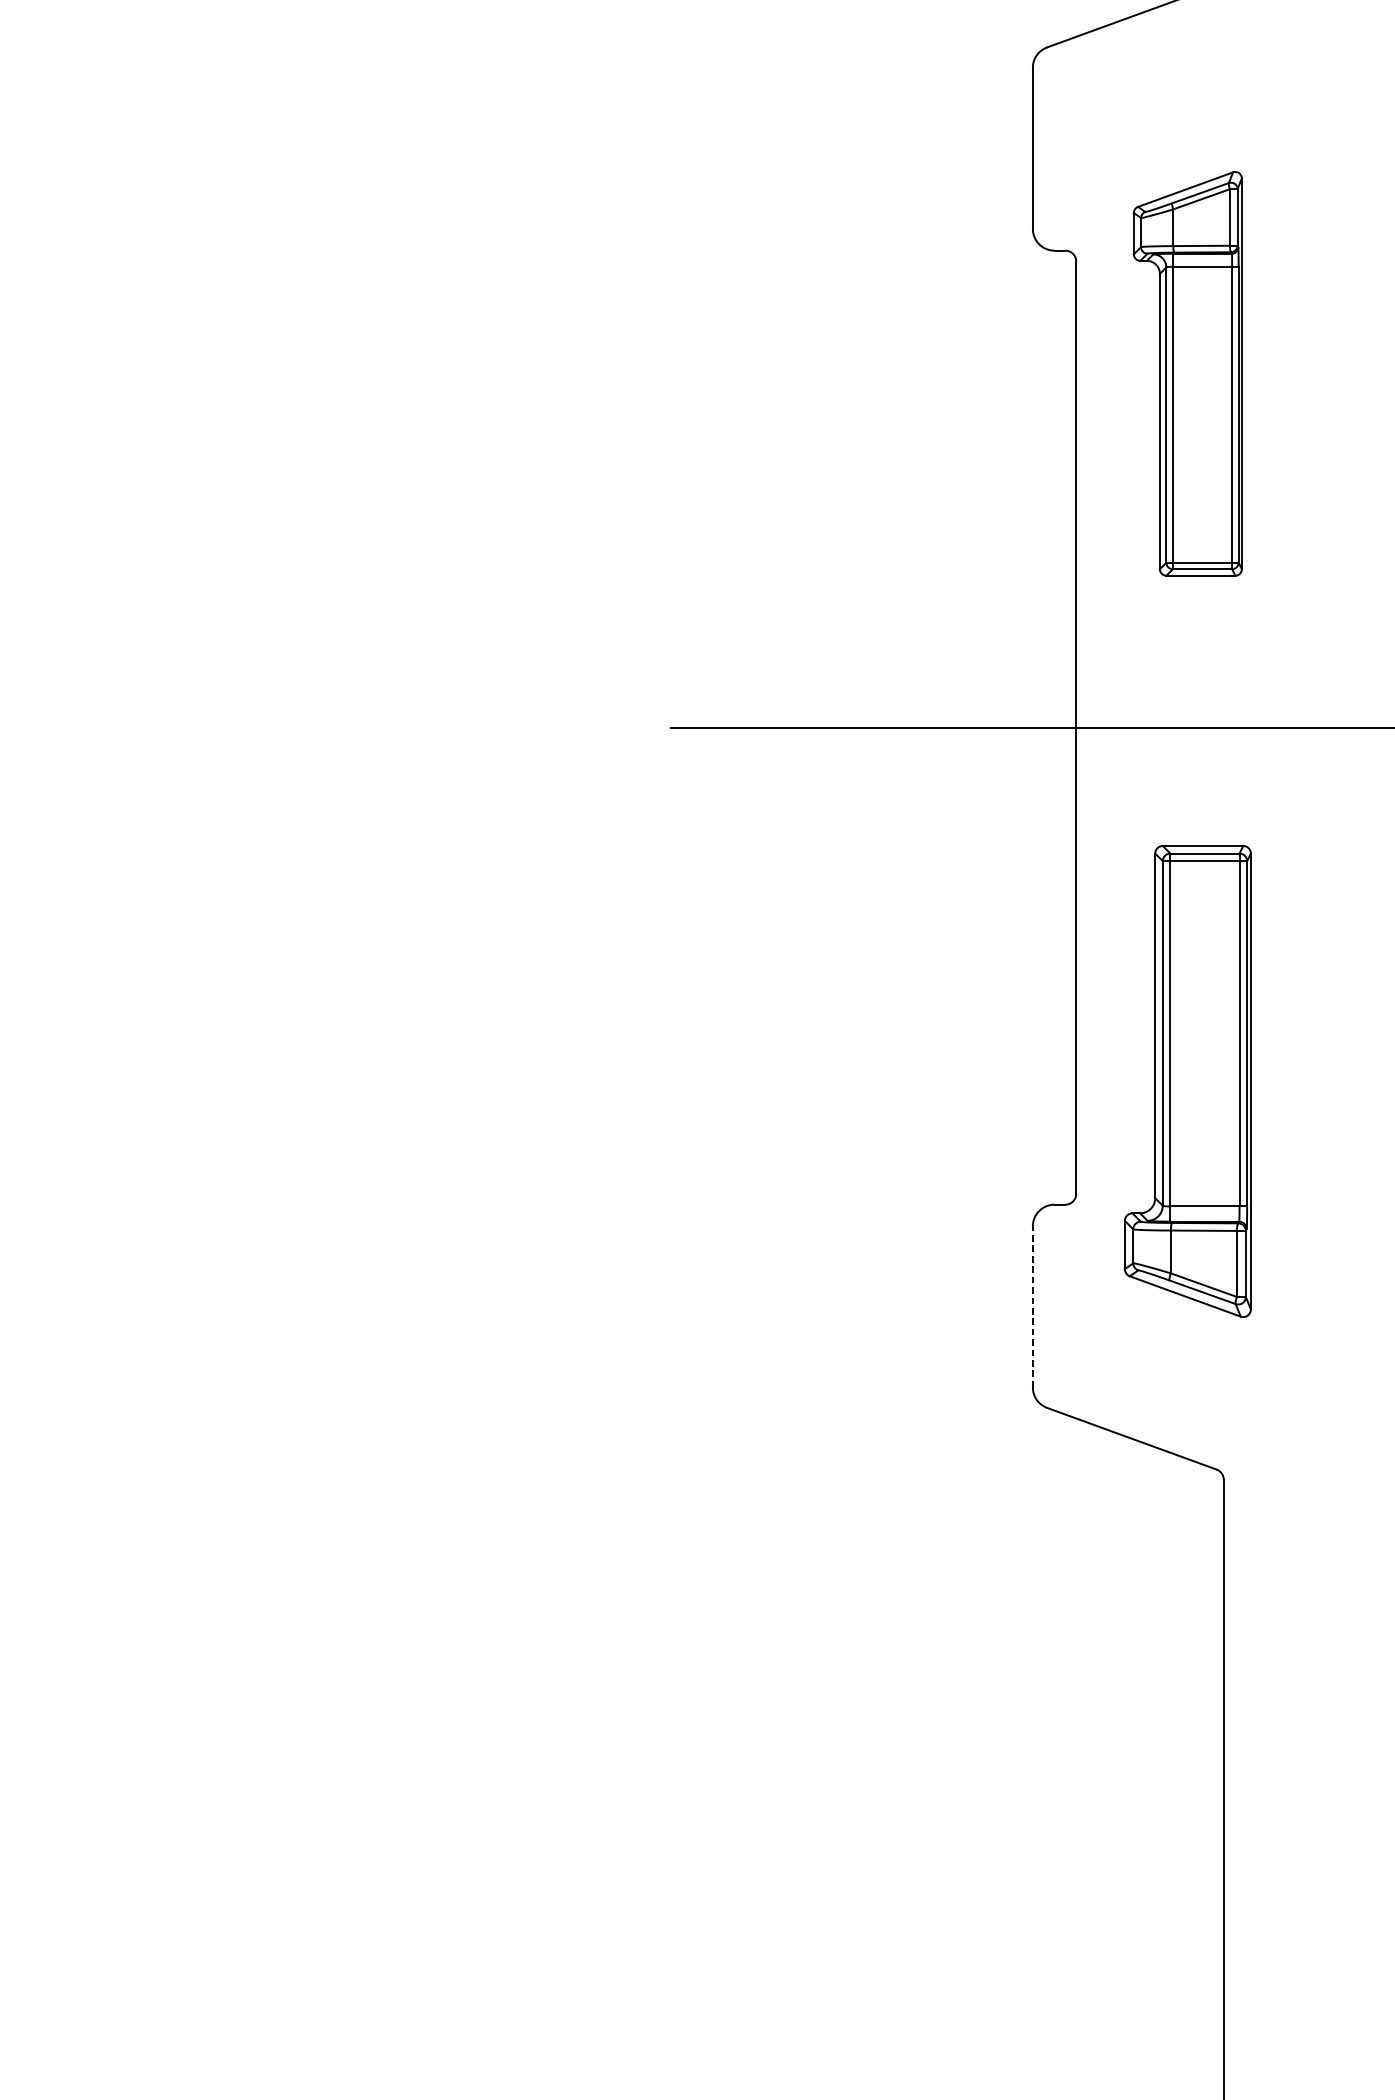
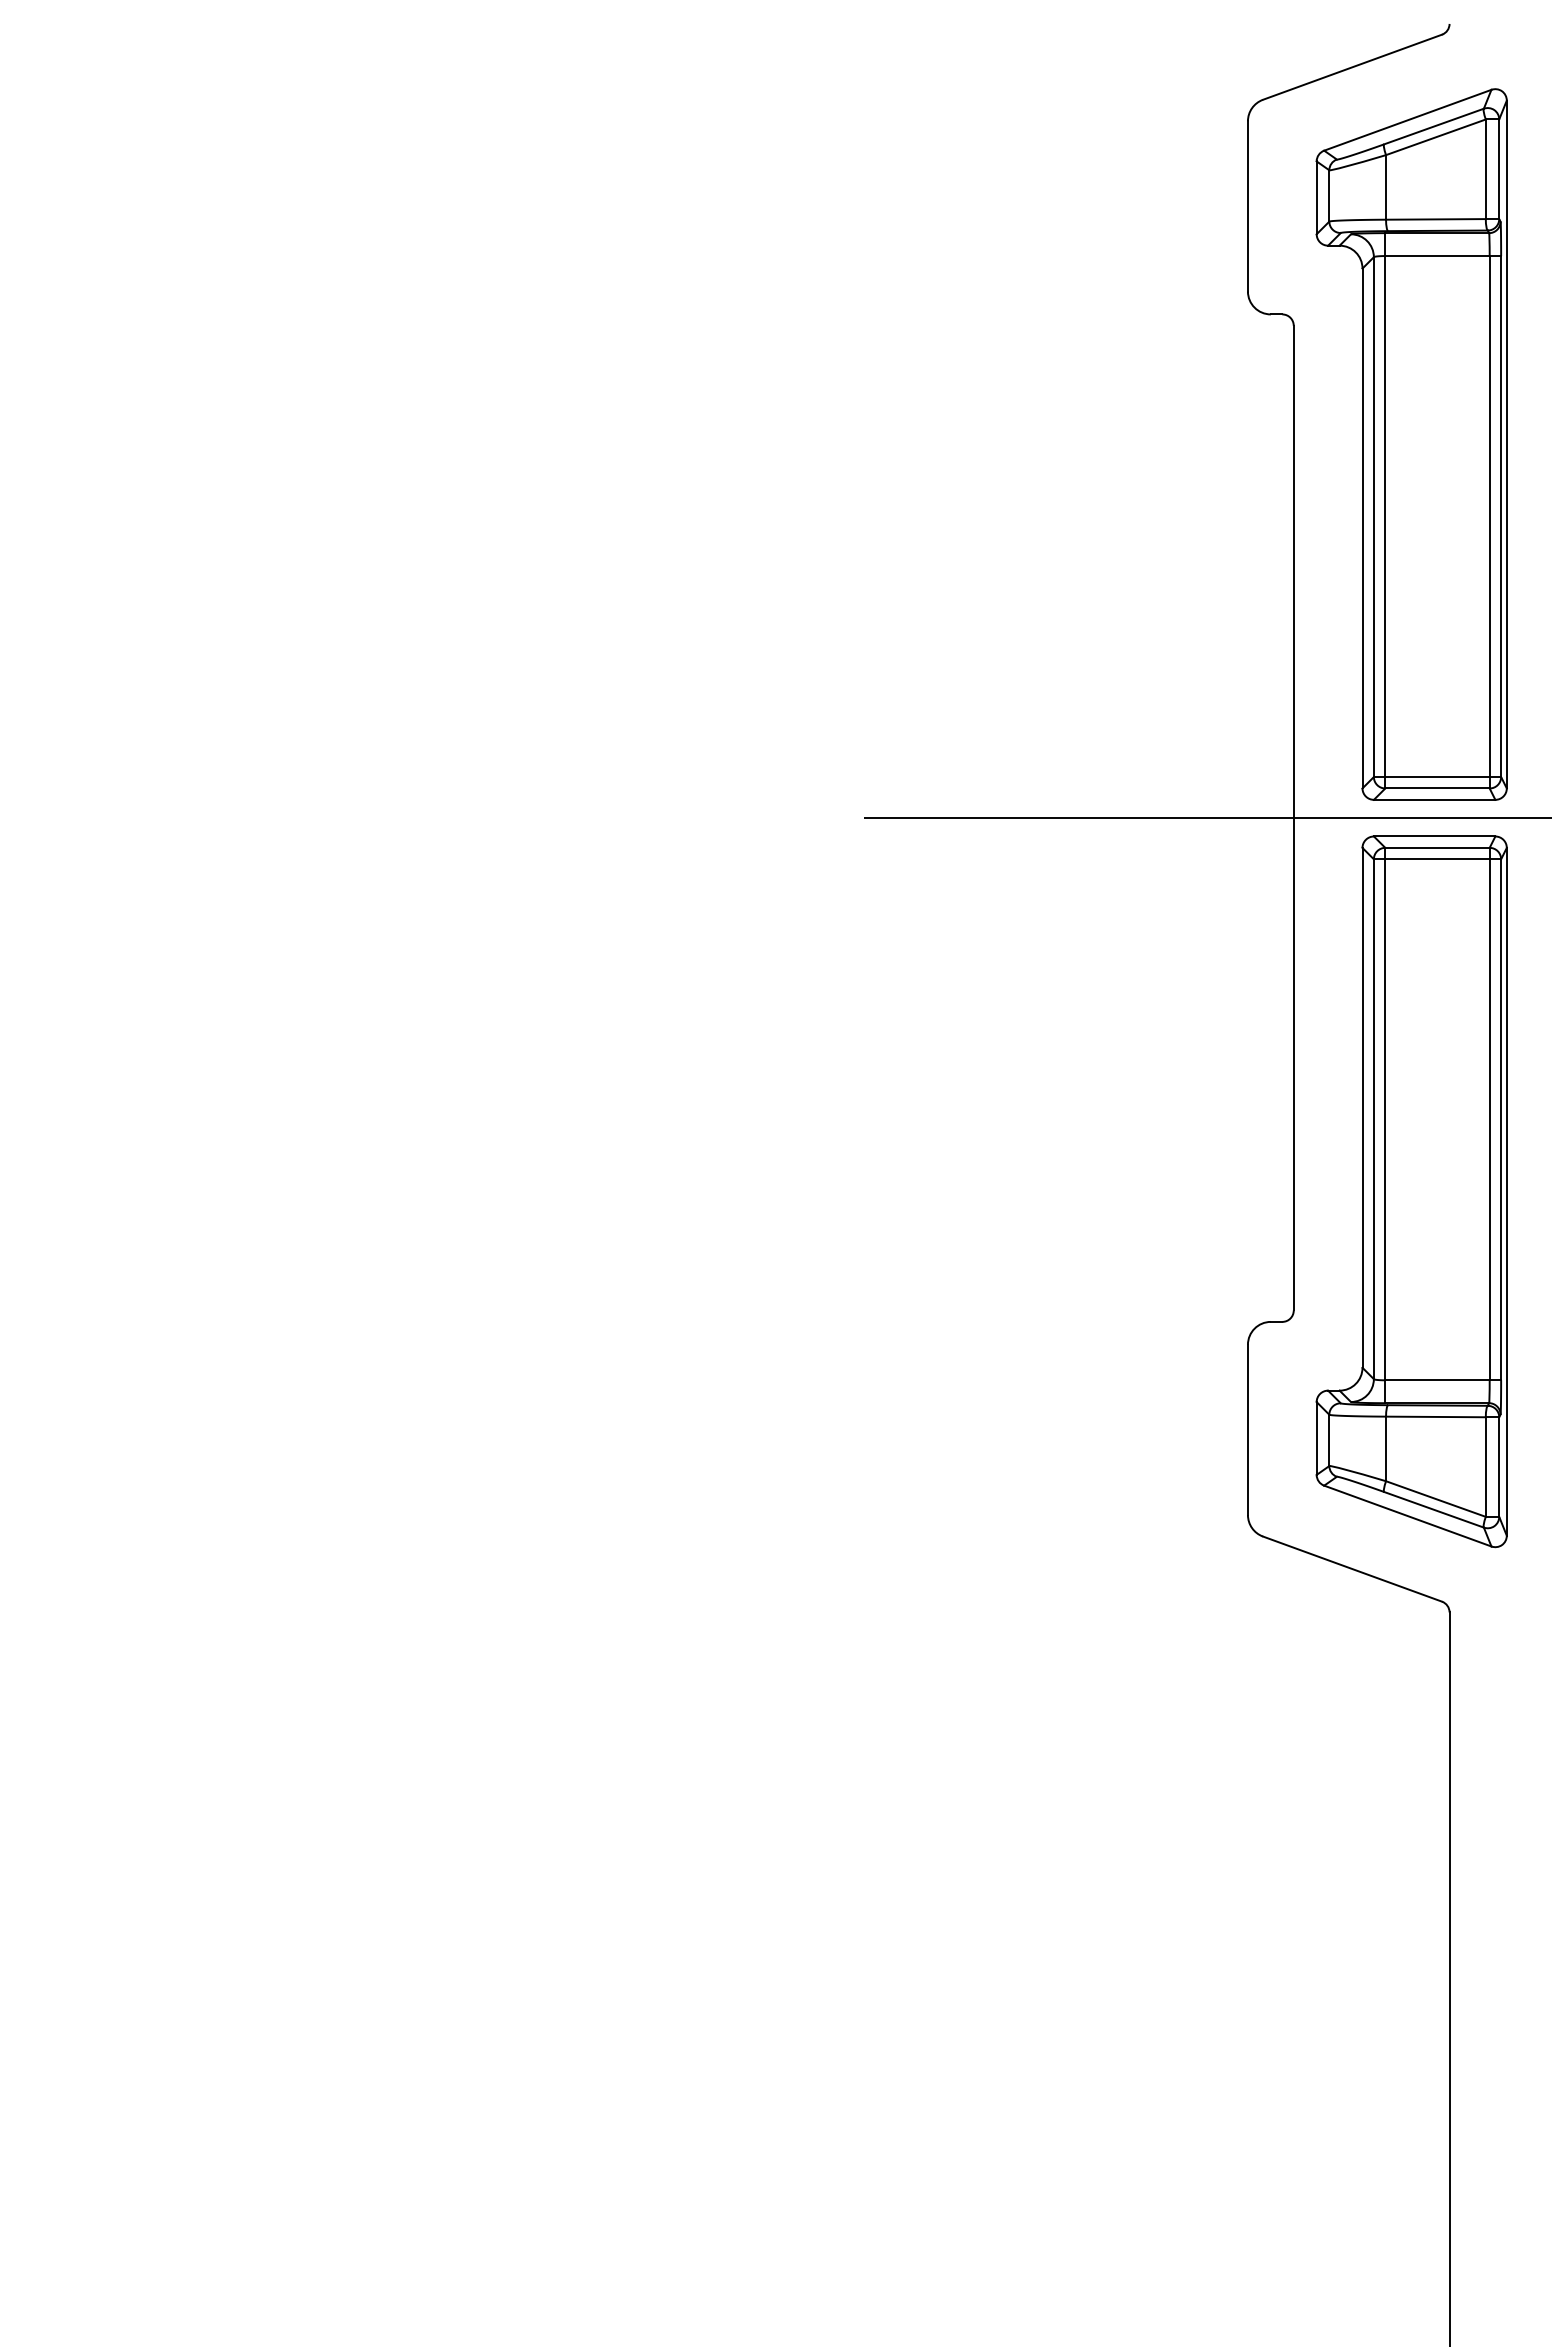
part: (1187, 373) -> (1411, 444), size x1.67
part: (1187, 1081) -> (1411, 1191), size x1.43
line: (1032, 1306) -> (1247, 1429), dashed -> solid

